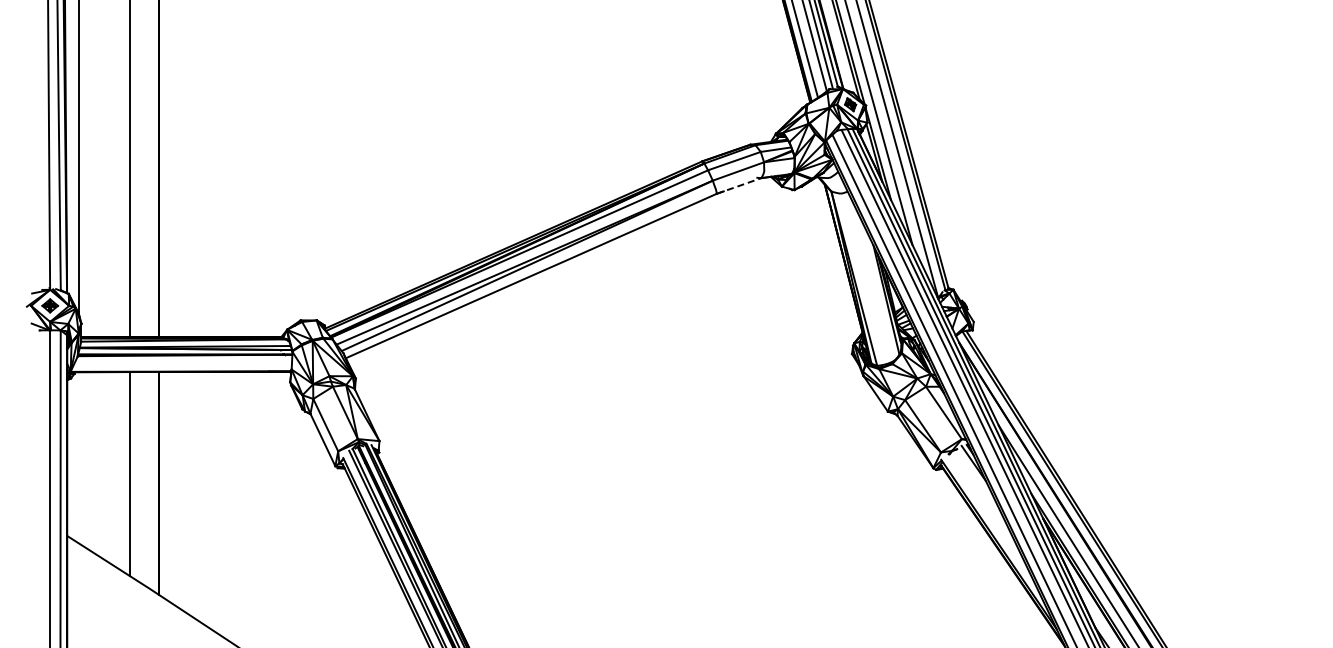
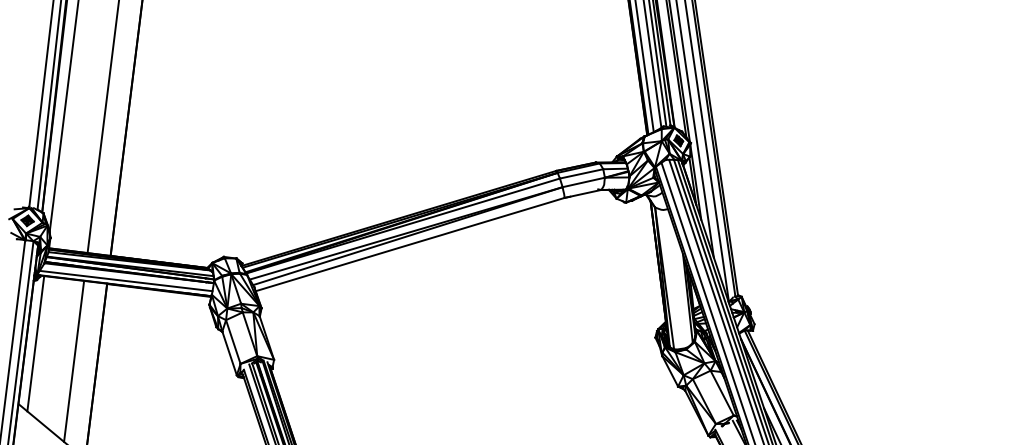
line: (738, 186) -> (582, 194), dashed -> solid
line: (182, 365) -> (126, 280), added
line: (79, 457) -> (35, 343), added

